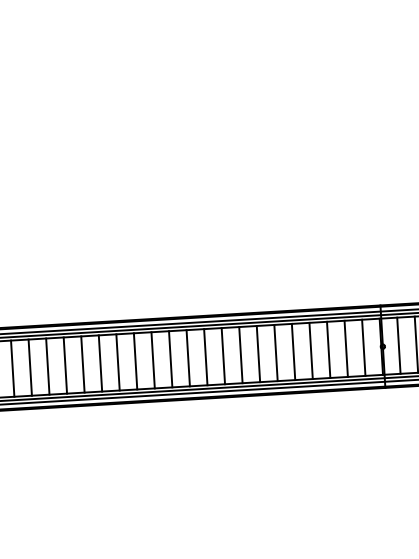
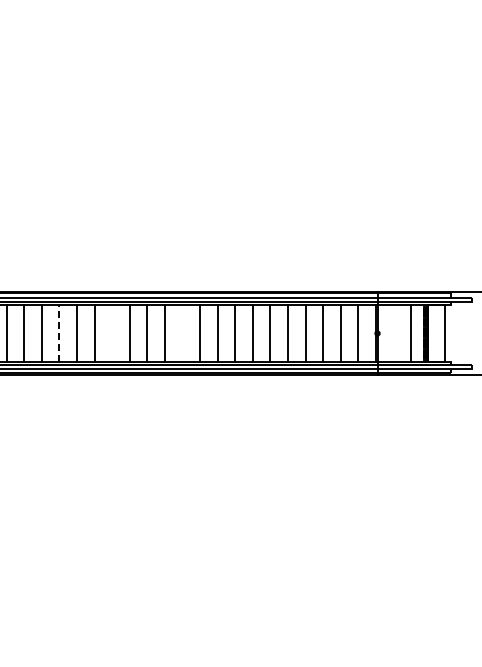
line: (398, 345) -> (393, 333), removed
line: (188, 358) -> (182, 333), removed
line: (118, 362) -> (112, 333), removed
line: (65, 365) -> (59, 333), solid -> dashed

